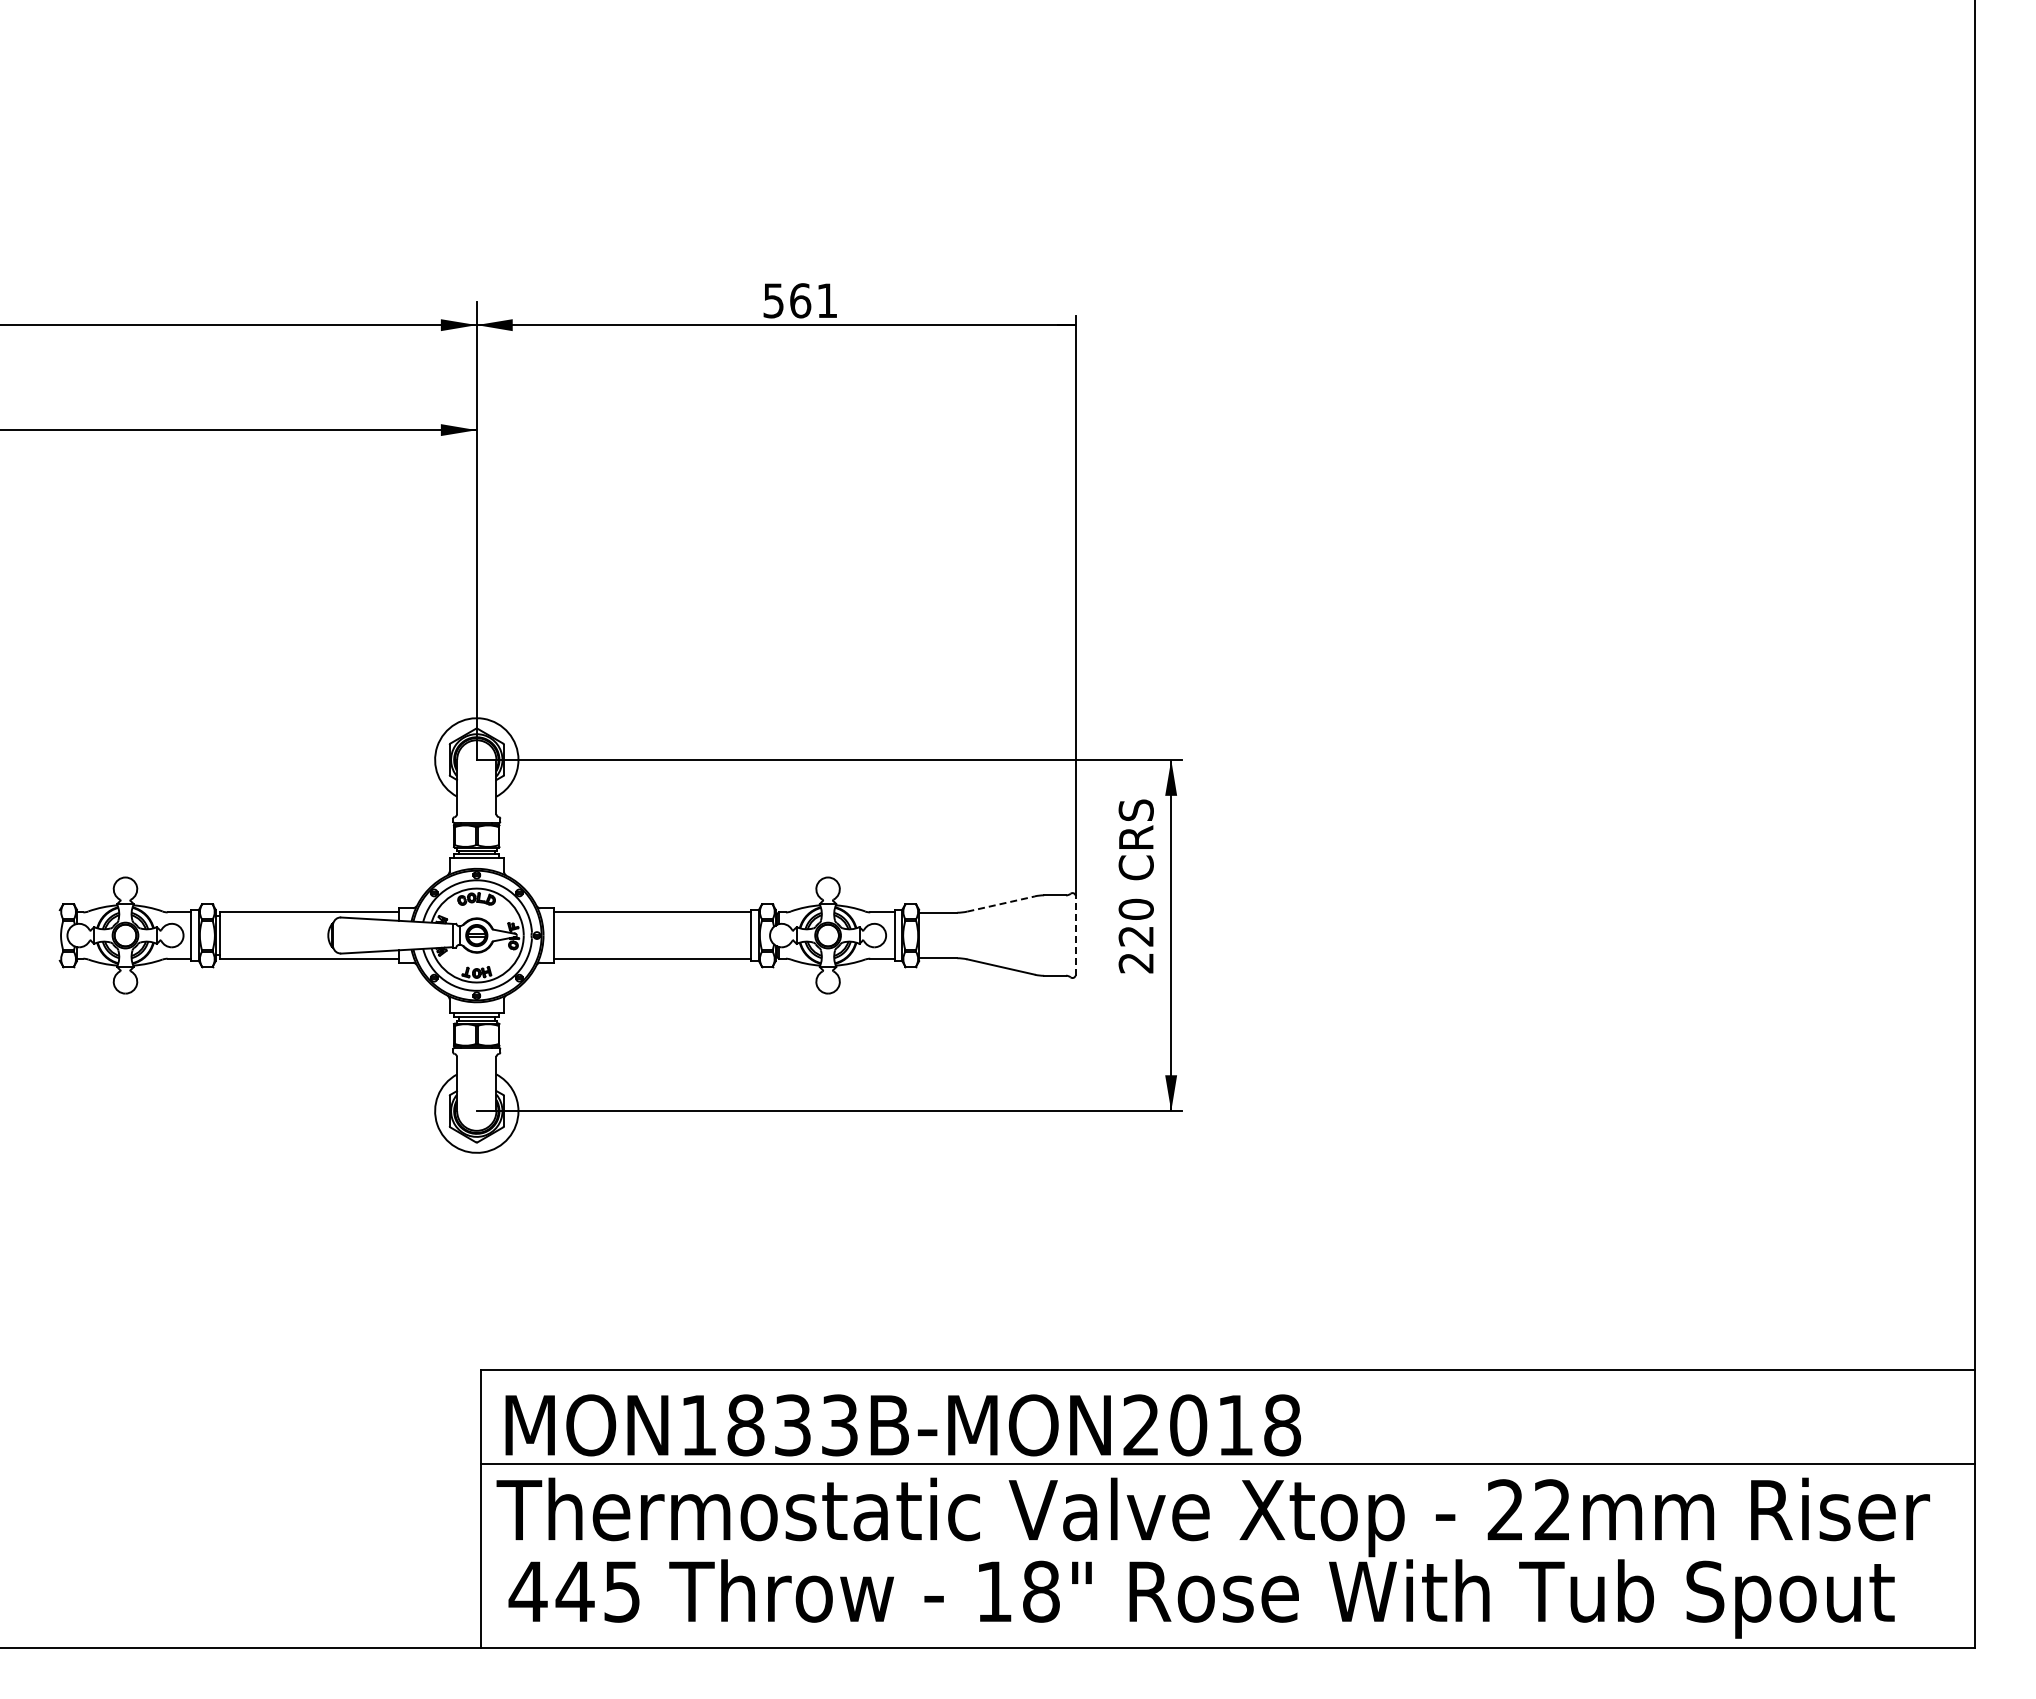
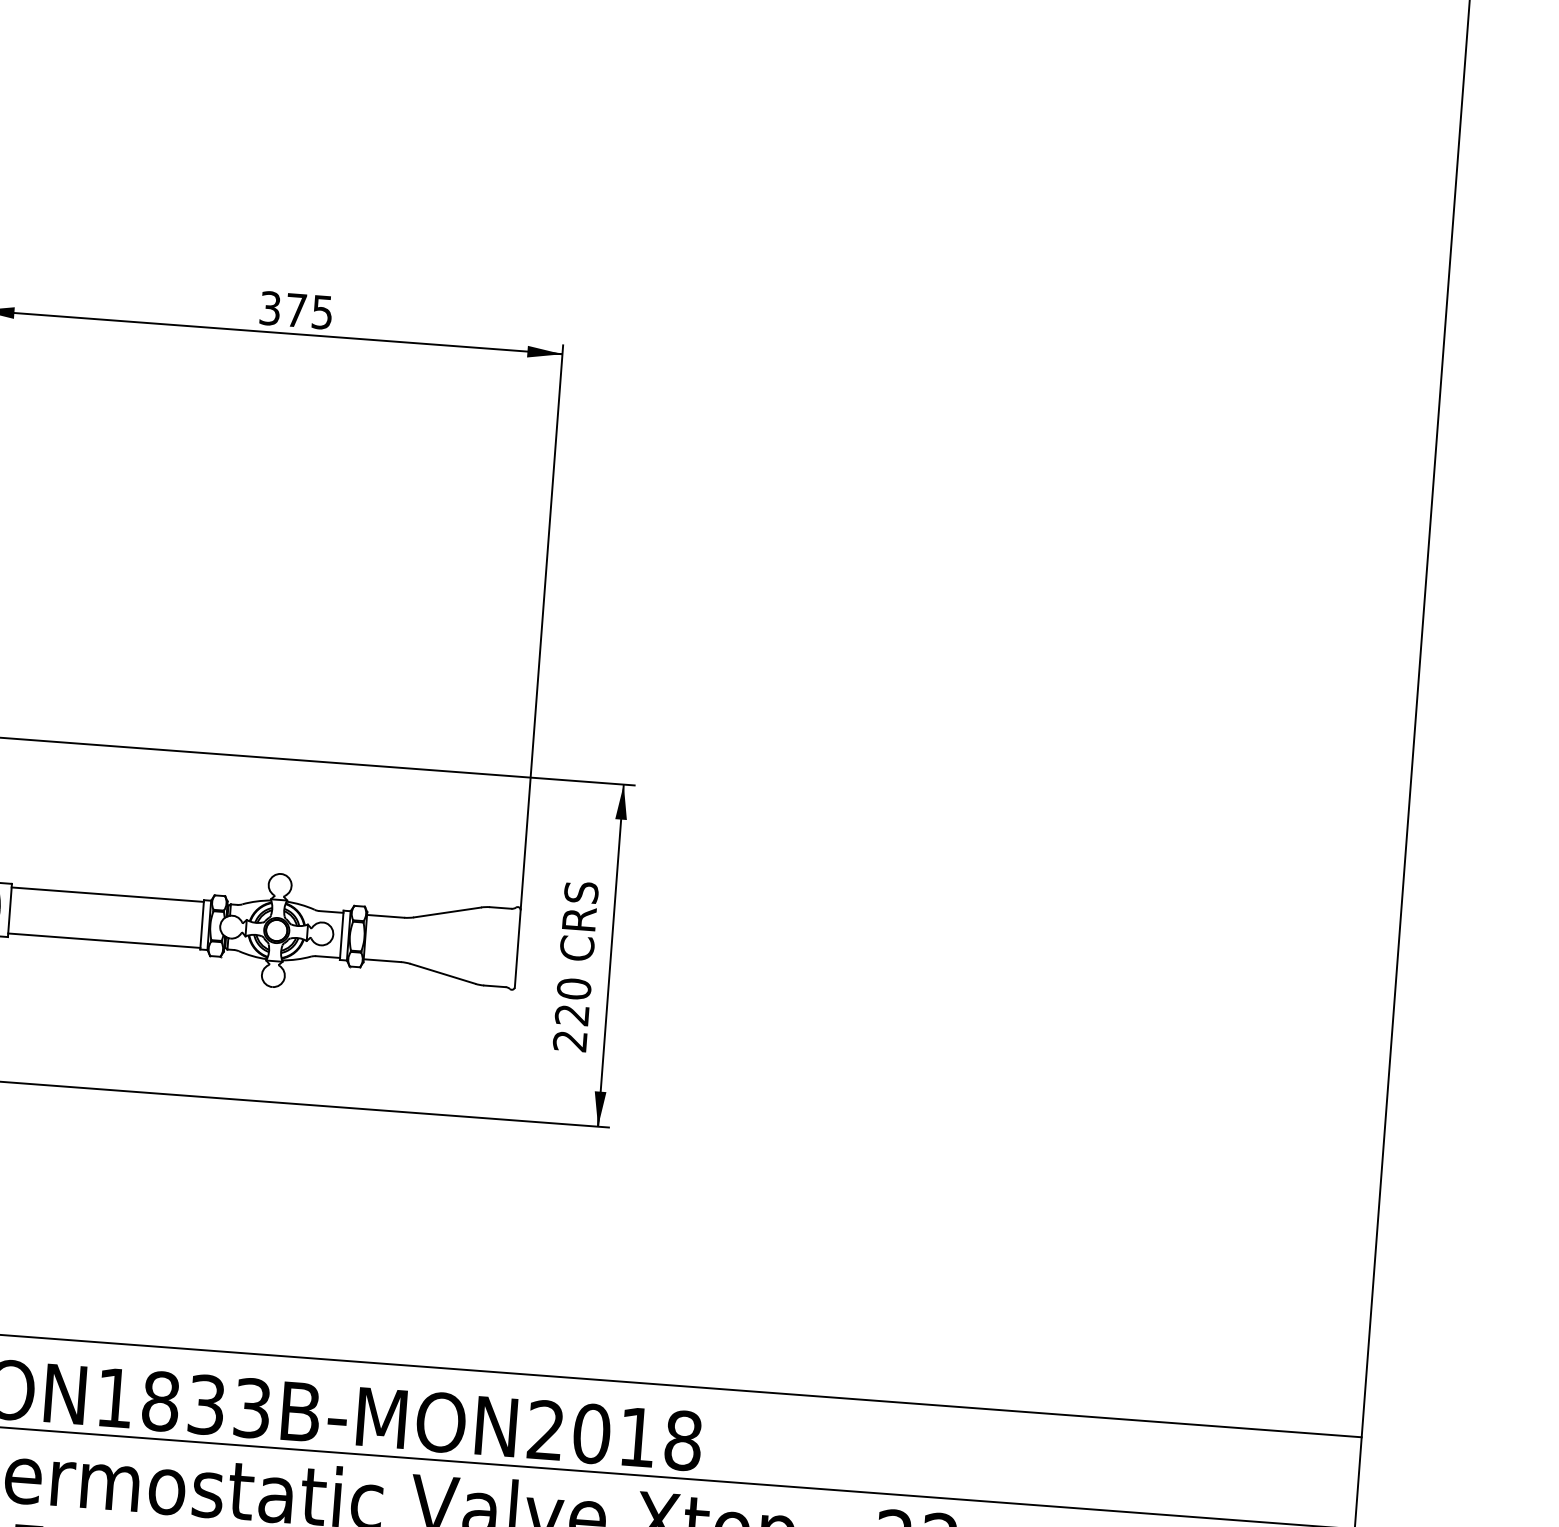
text: (800, 300) -> (296, 310), 561 -> 375
fill: (1057, 325) -> (544, 353), added
text: (1135, 886) -> (575, 966), moved
line: (1001, 904) -> (447, 912), dashed -> solid
line: (1075, 935) -> (517, 948), dashed -> solid

